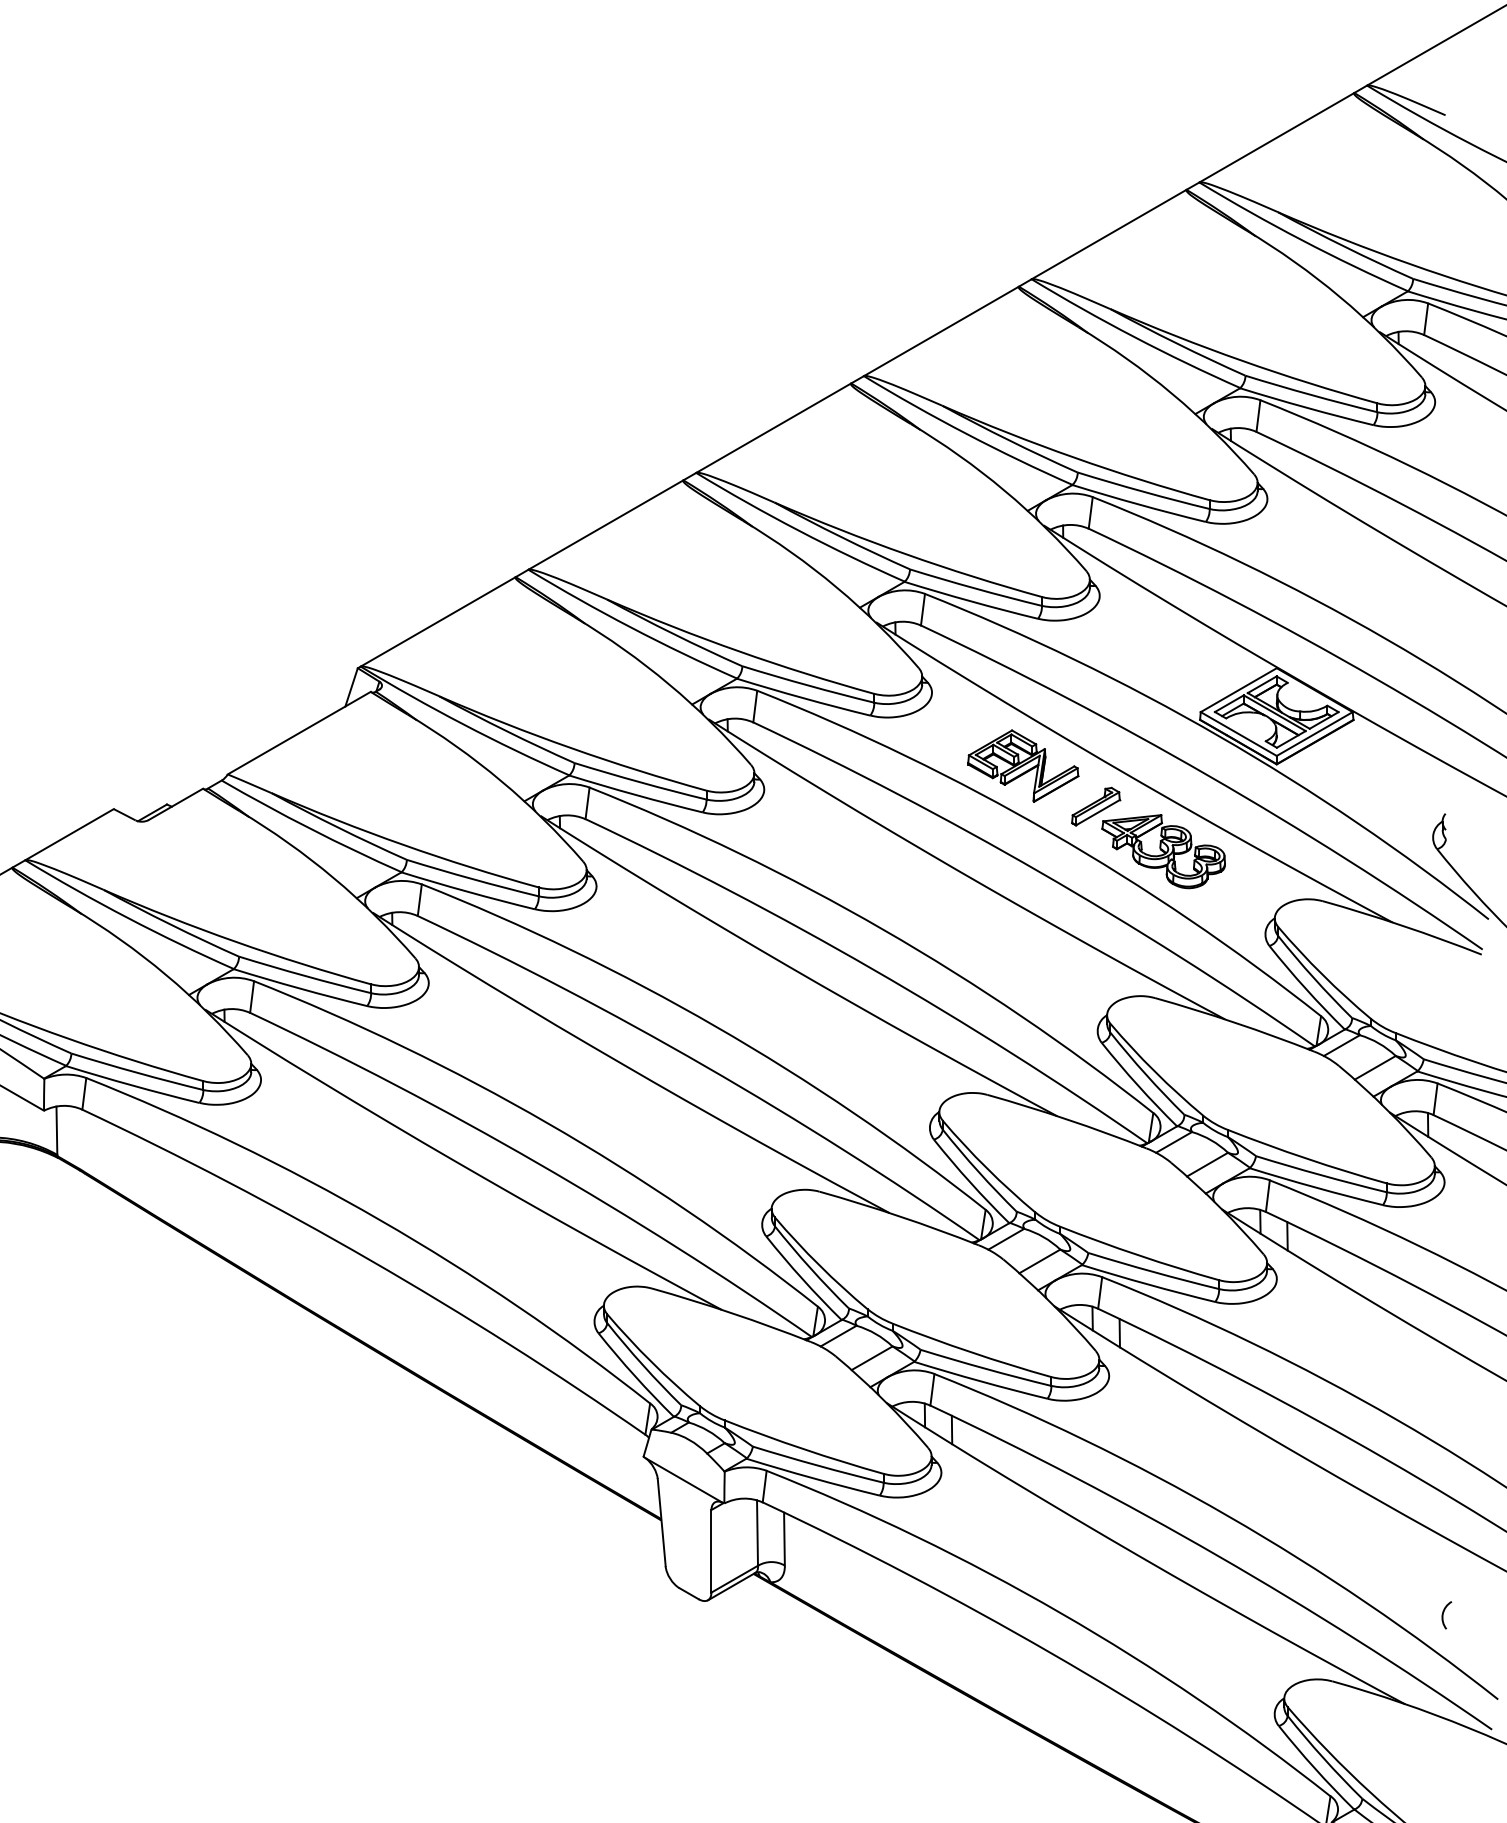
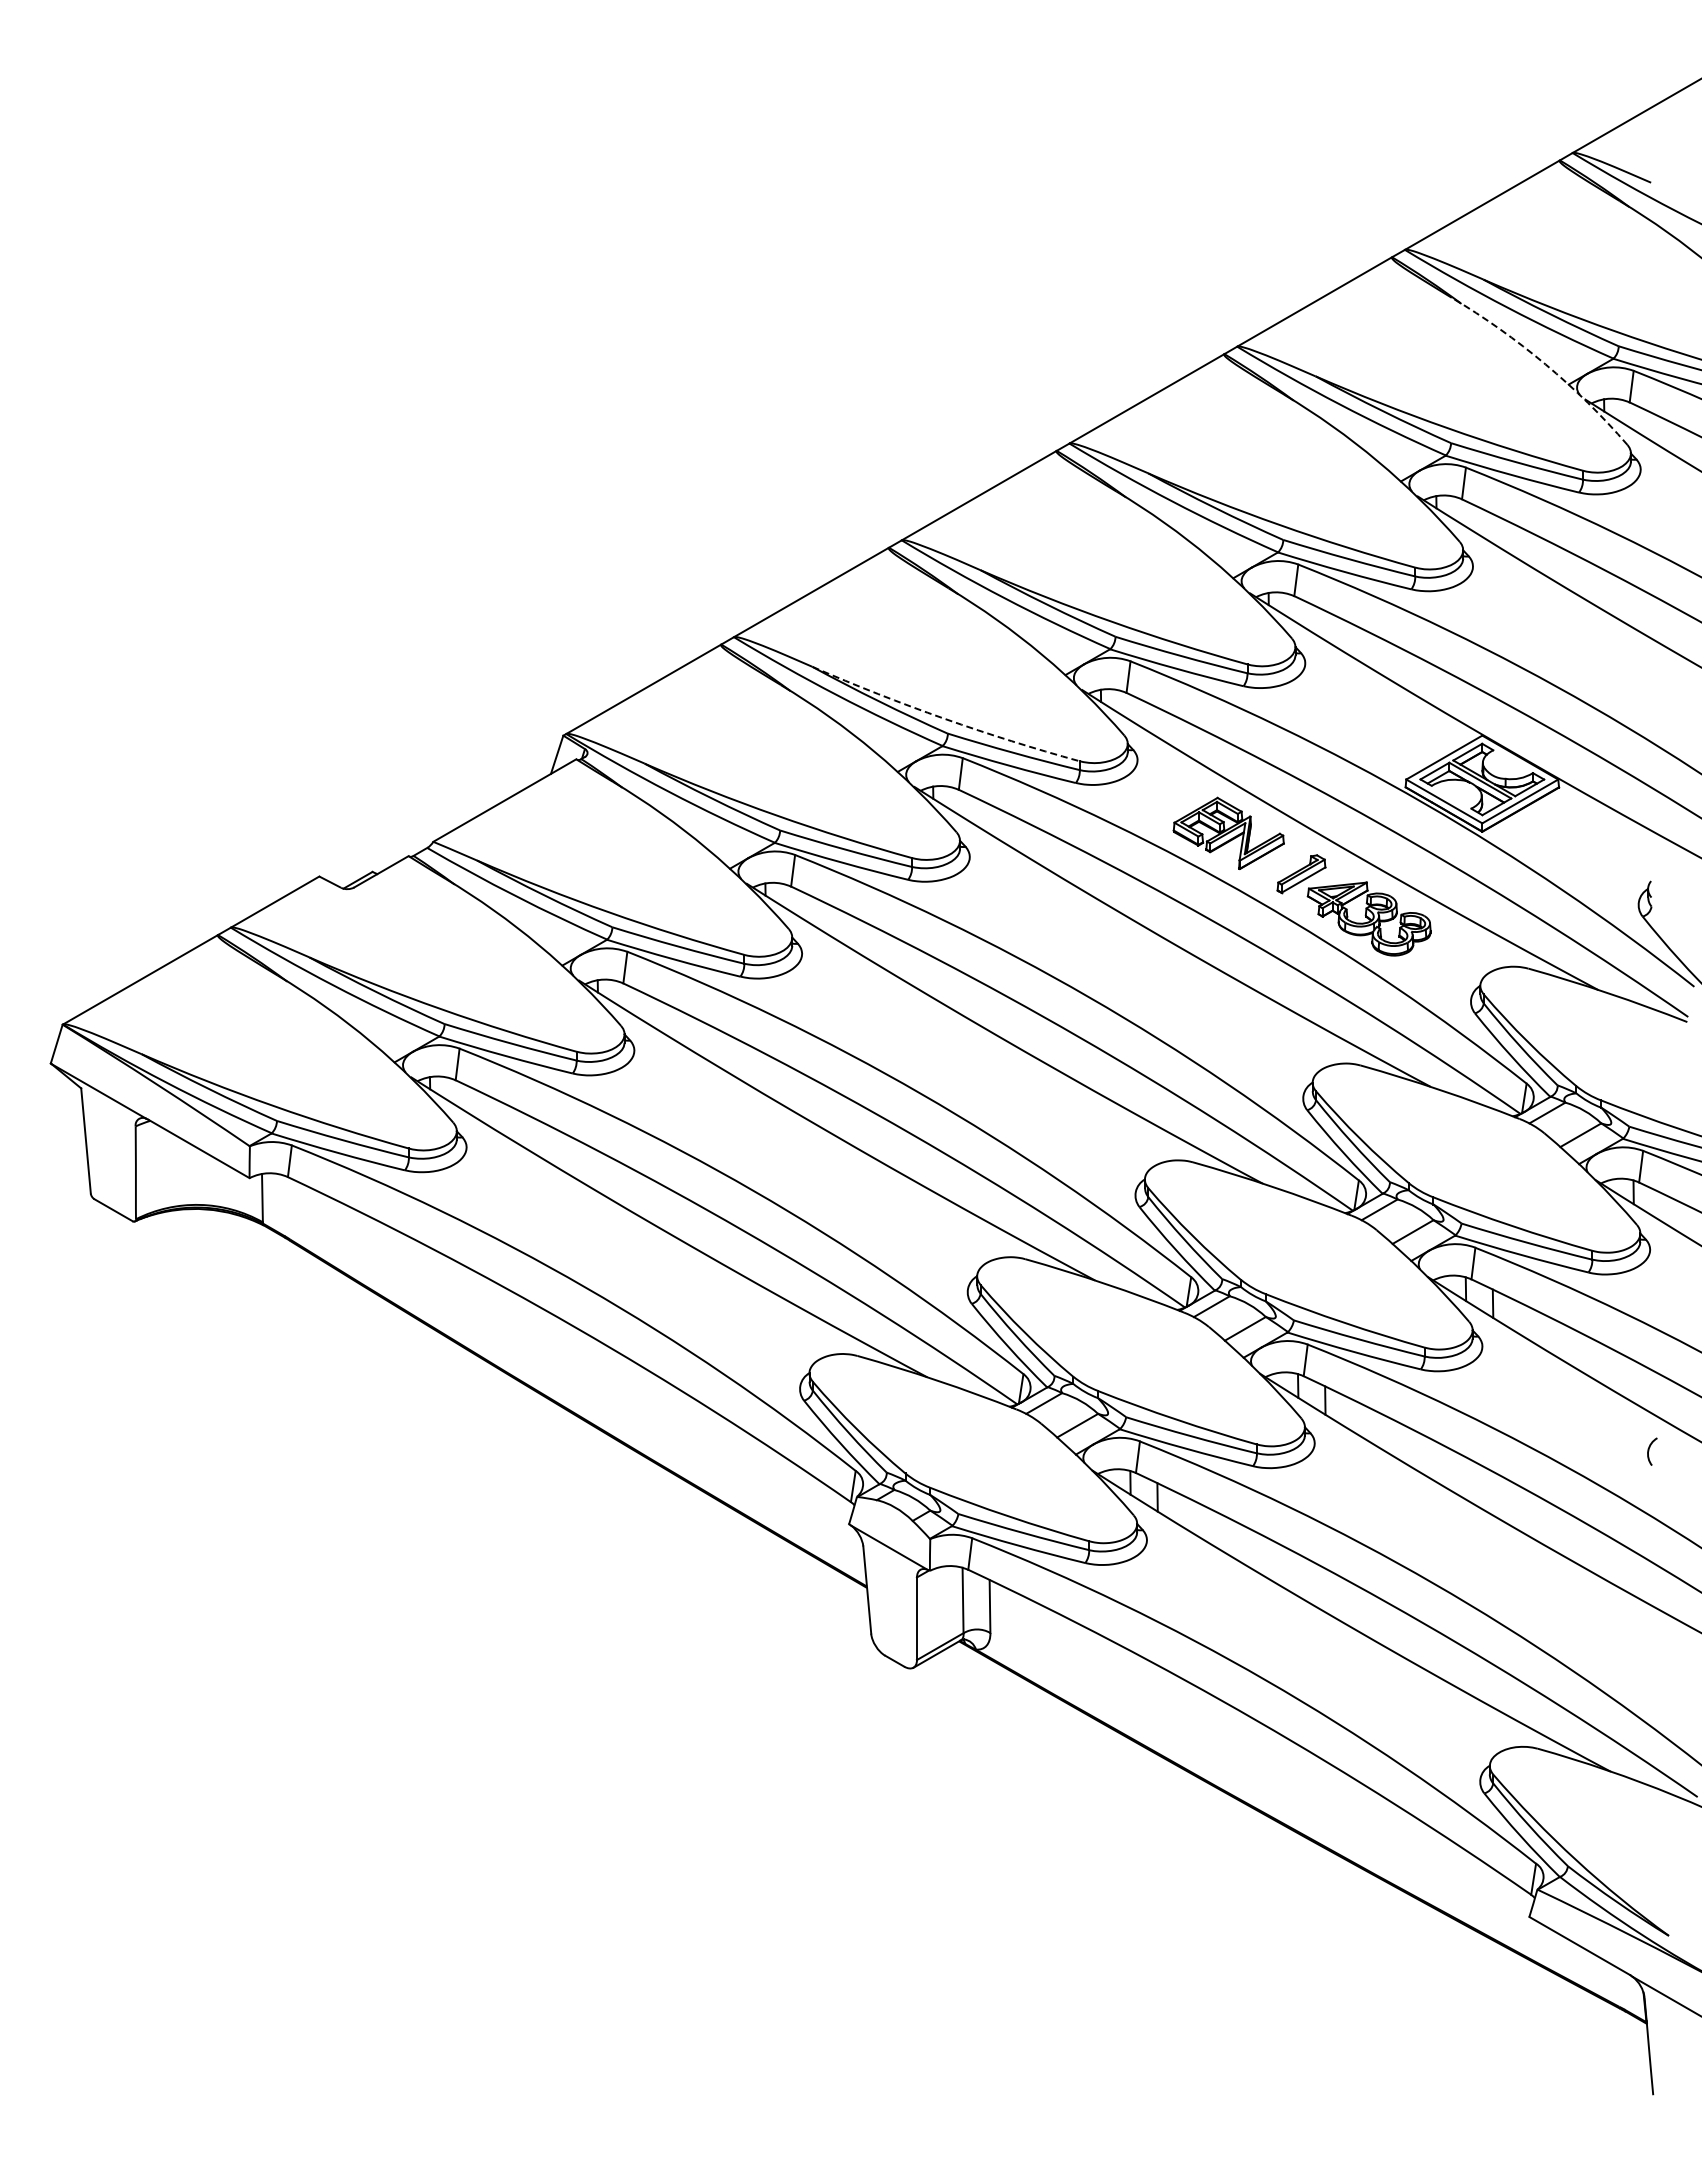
arc: (1339, 297) -> (1545, 364), solid -> dashed
arc: (738, 651) -> (944, 718), solid -> dashed
arc: (1443, 1615) -> (1649, 1451), moved

